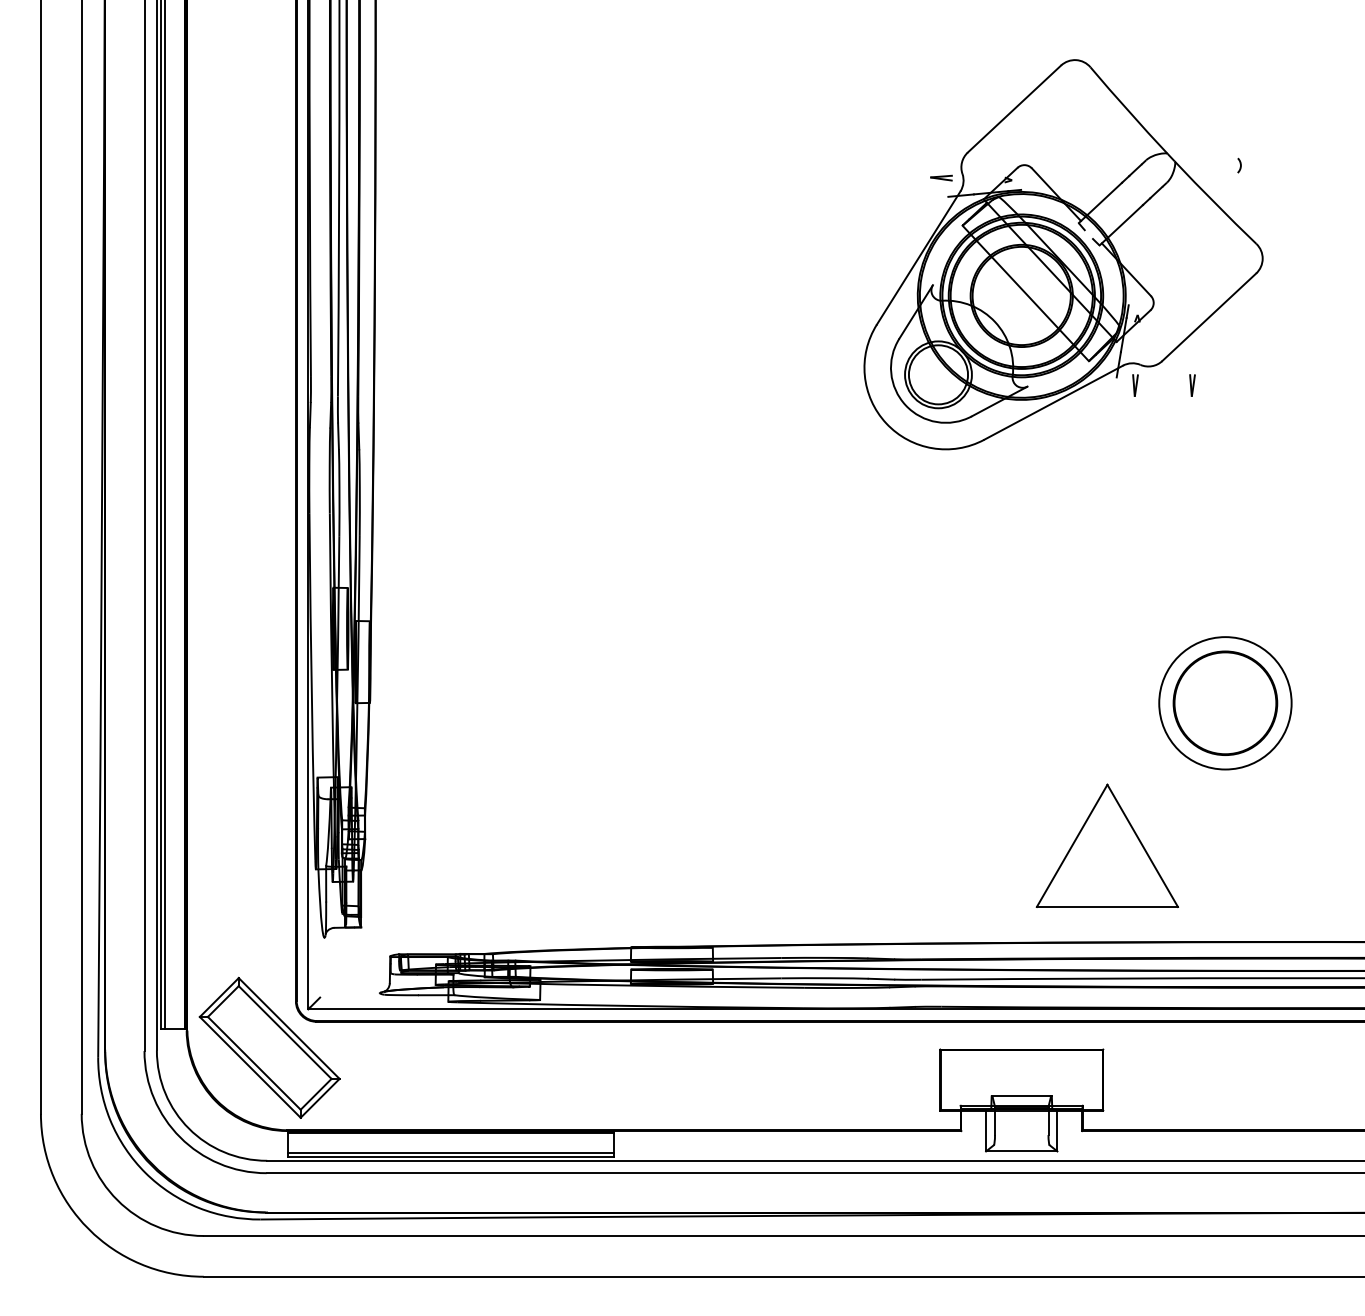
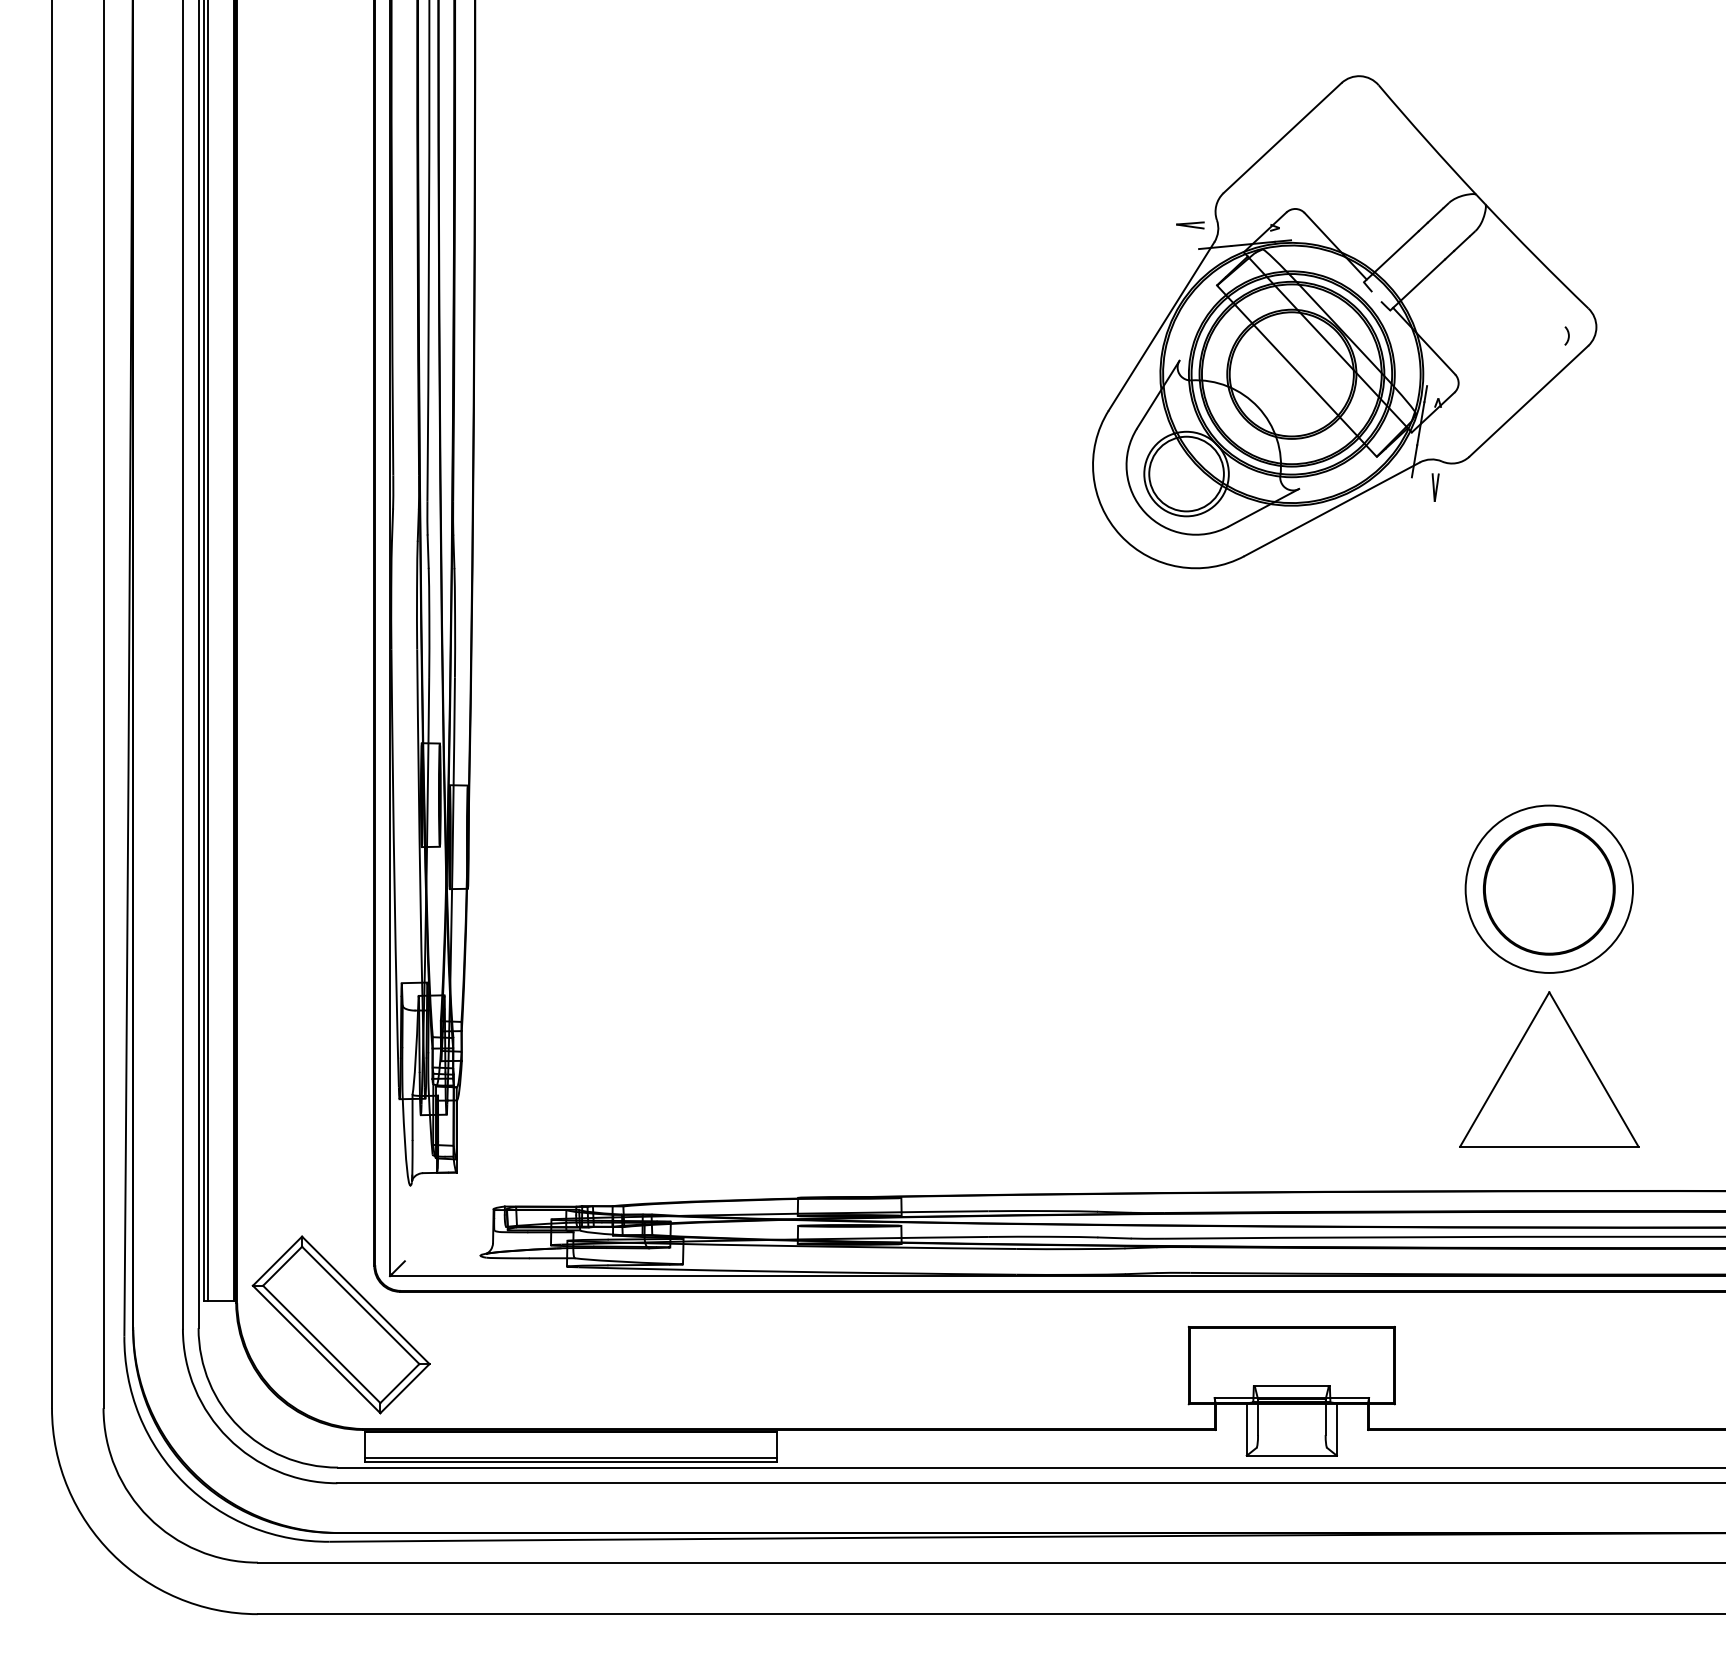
curve: (1240, 165) -> (1568, 335), moved
part: (1192, 385) -> (1507, 487), removed
part: (1106, 845) -> (1548, 1069), moved

